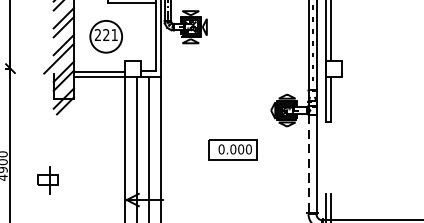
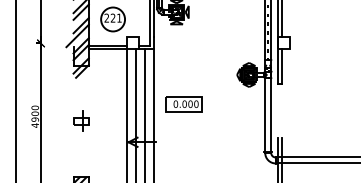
part: (231, 149) -> (183, 104), moved
line: (308, 164) -> (265, 115), dashed -> solid
part: (48, 179) -> (81, 120), moved

